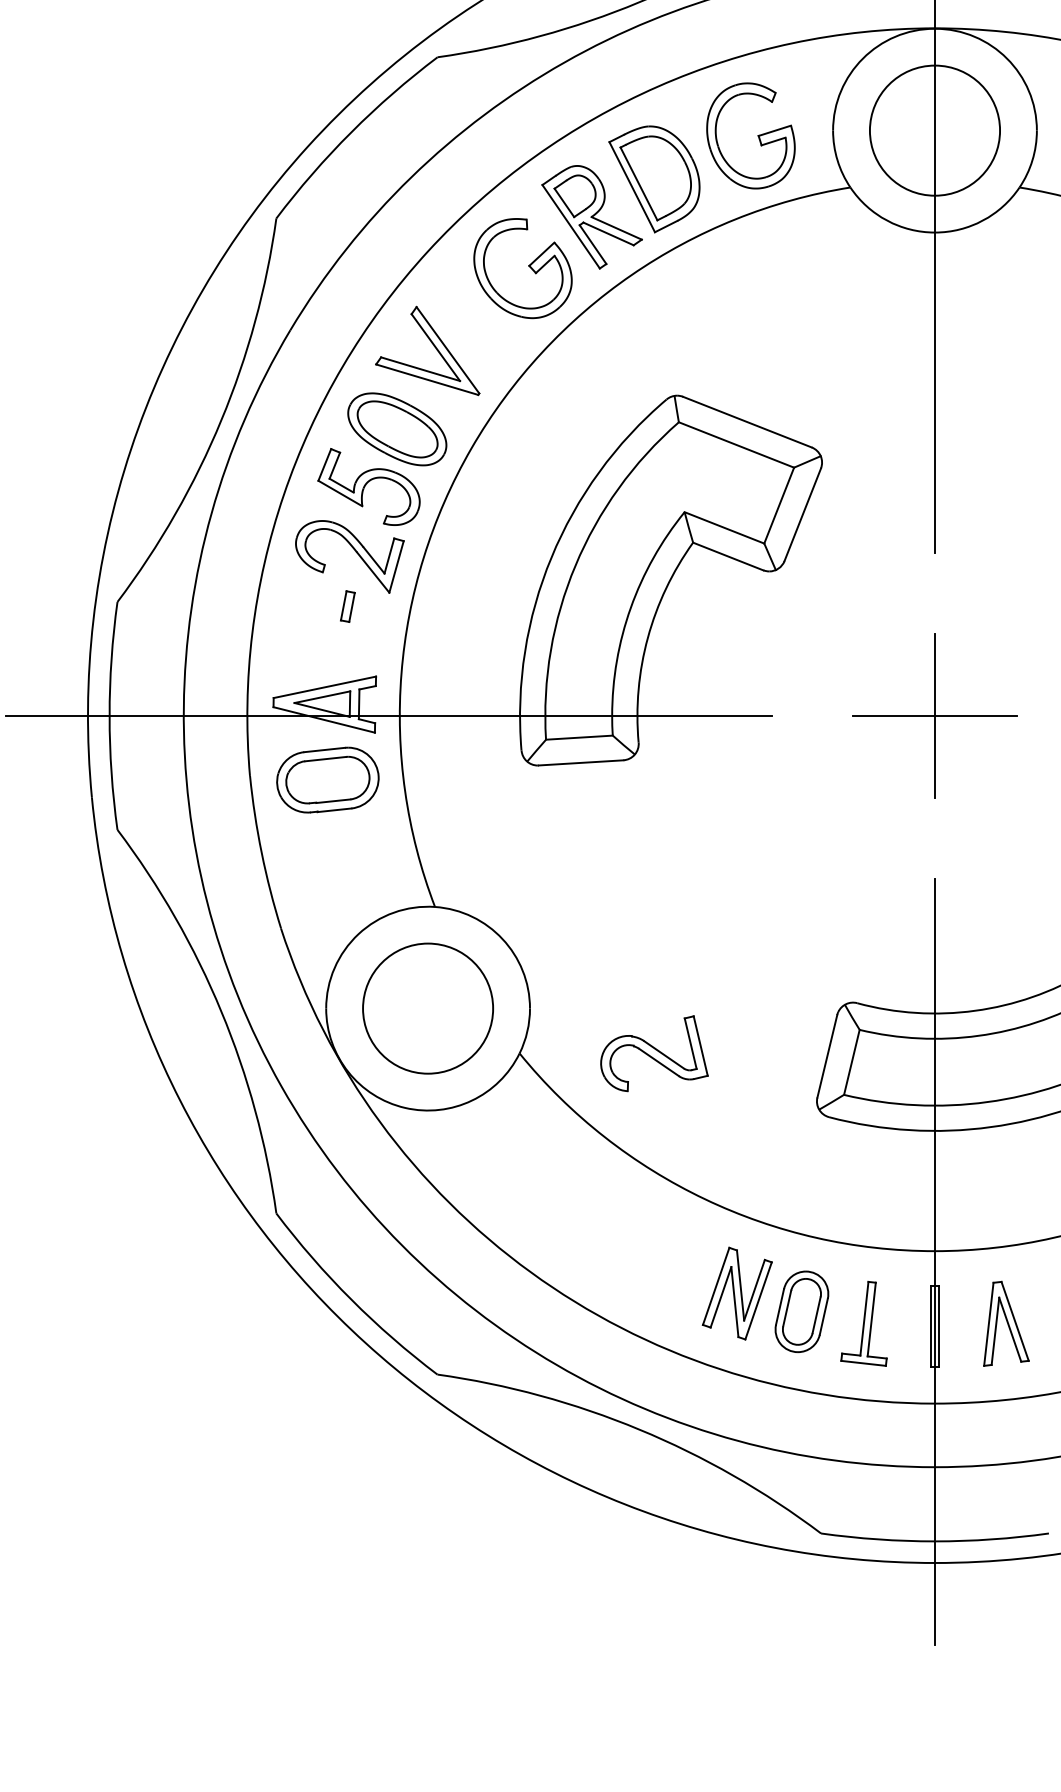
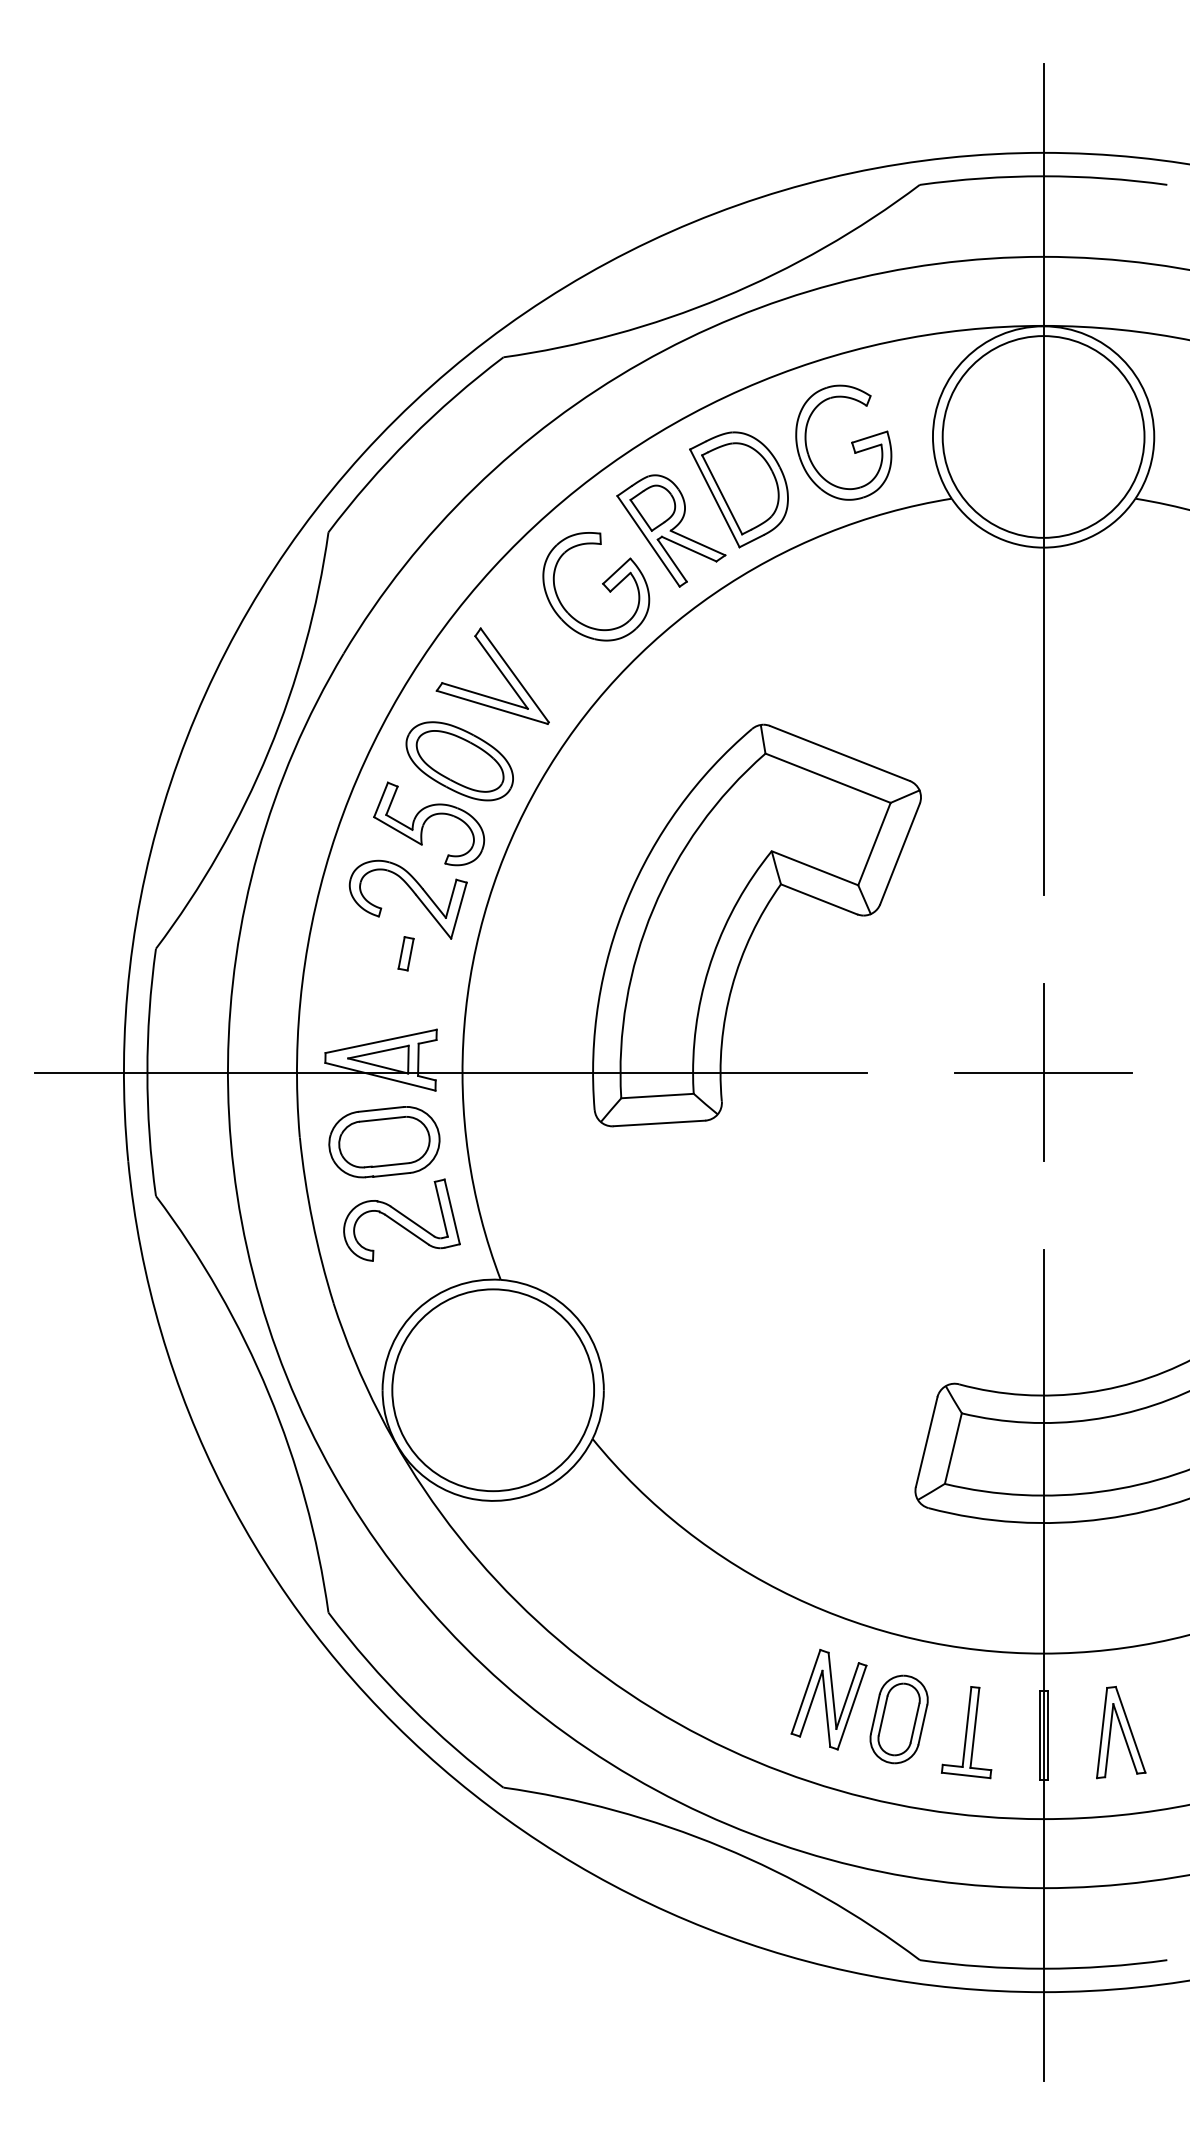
circle: (934, 130) -> (1043, 436), size x1.43
circle: (428, 1008) -> (493, 1390), size x1.43
part: (653, 1053) -> (401, 1219), moved

